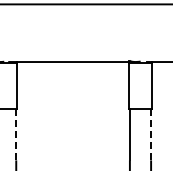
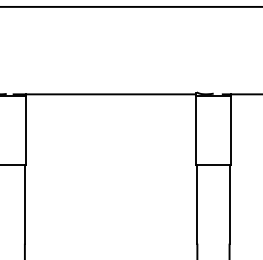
line: (16, 134) -> (25, 204), dashed -> solid
line: (151, 134) -> (230, 204), dashed -> solid

